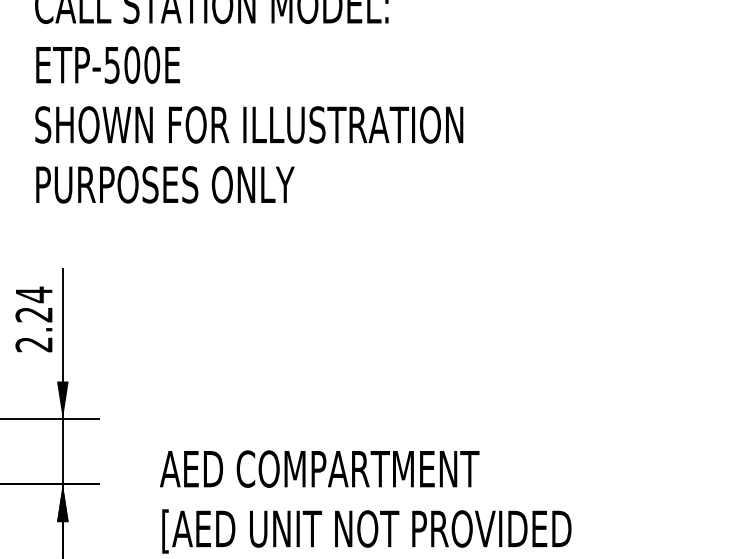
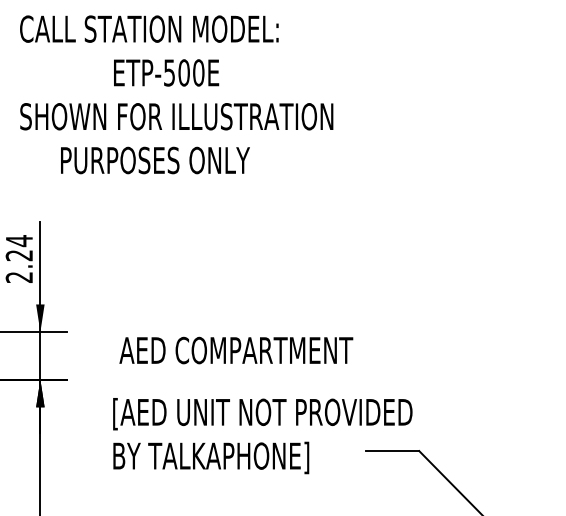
text: (108, 64) -> (166, 72), moved
text: (165, 184) -> (155, 160), moved
text: (319, 469) -> (236, 350), moved

